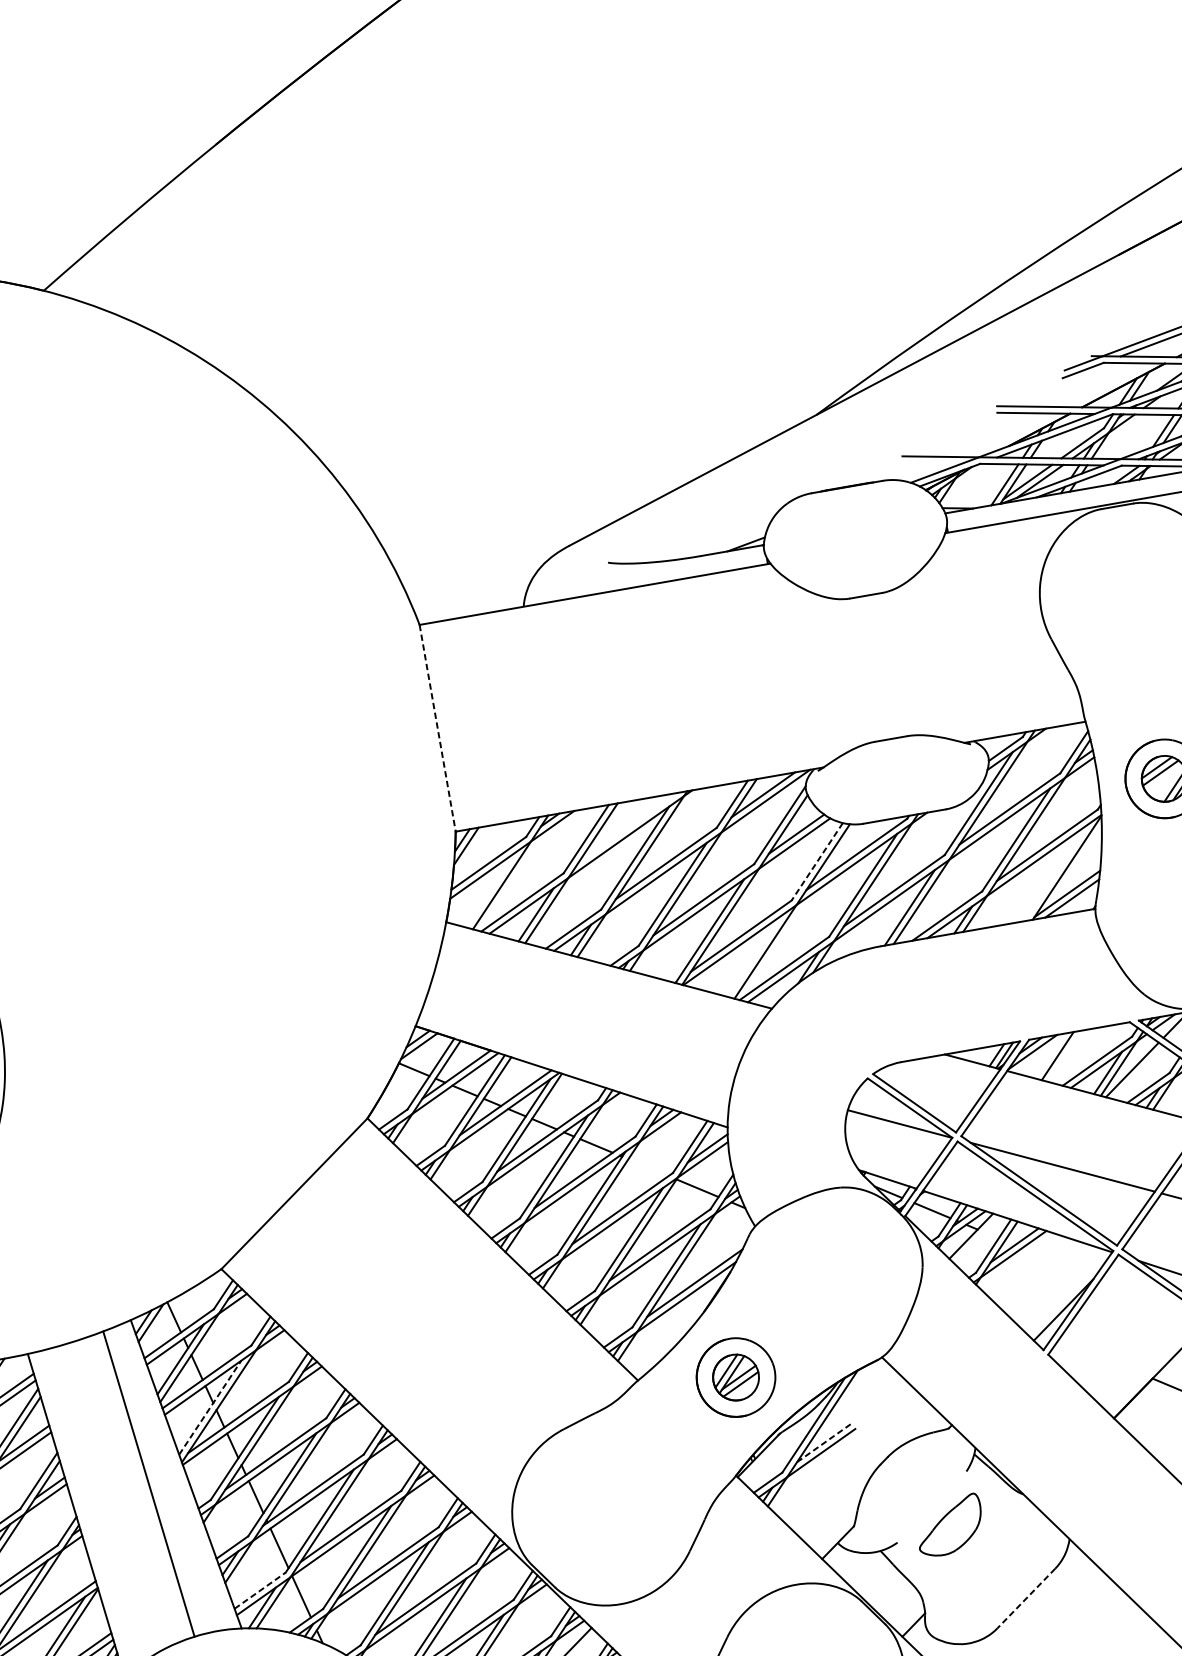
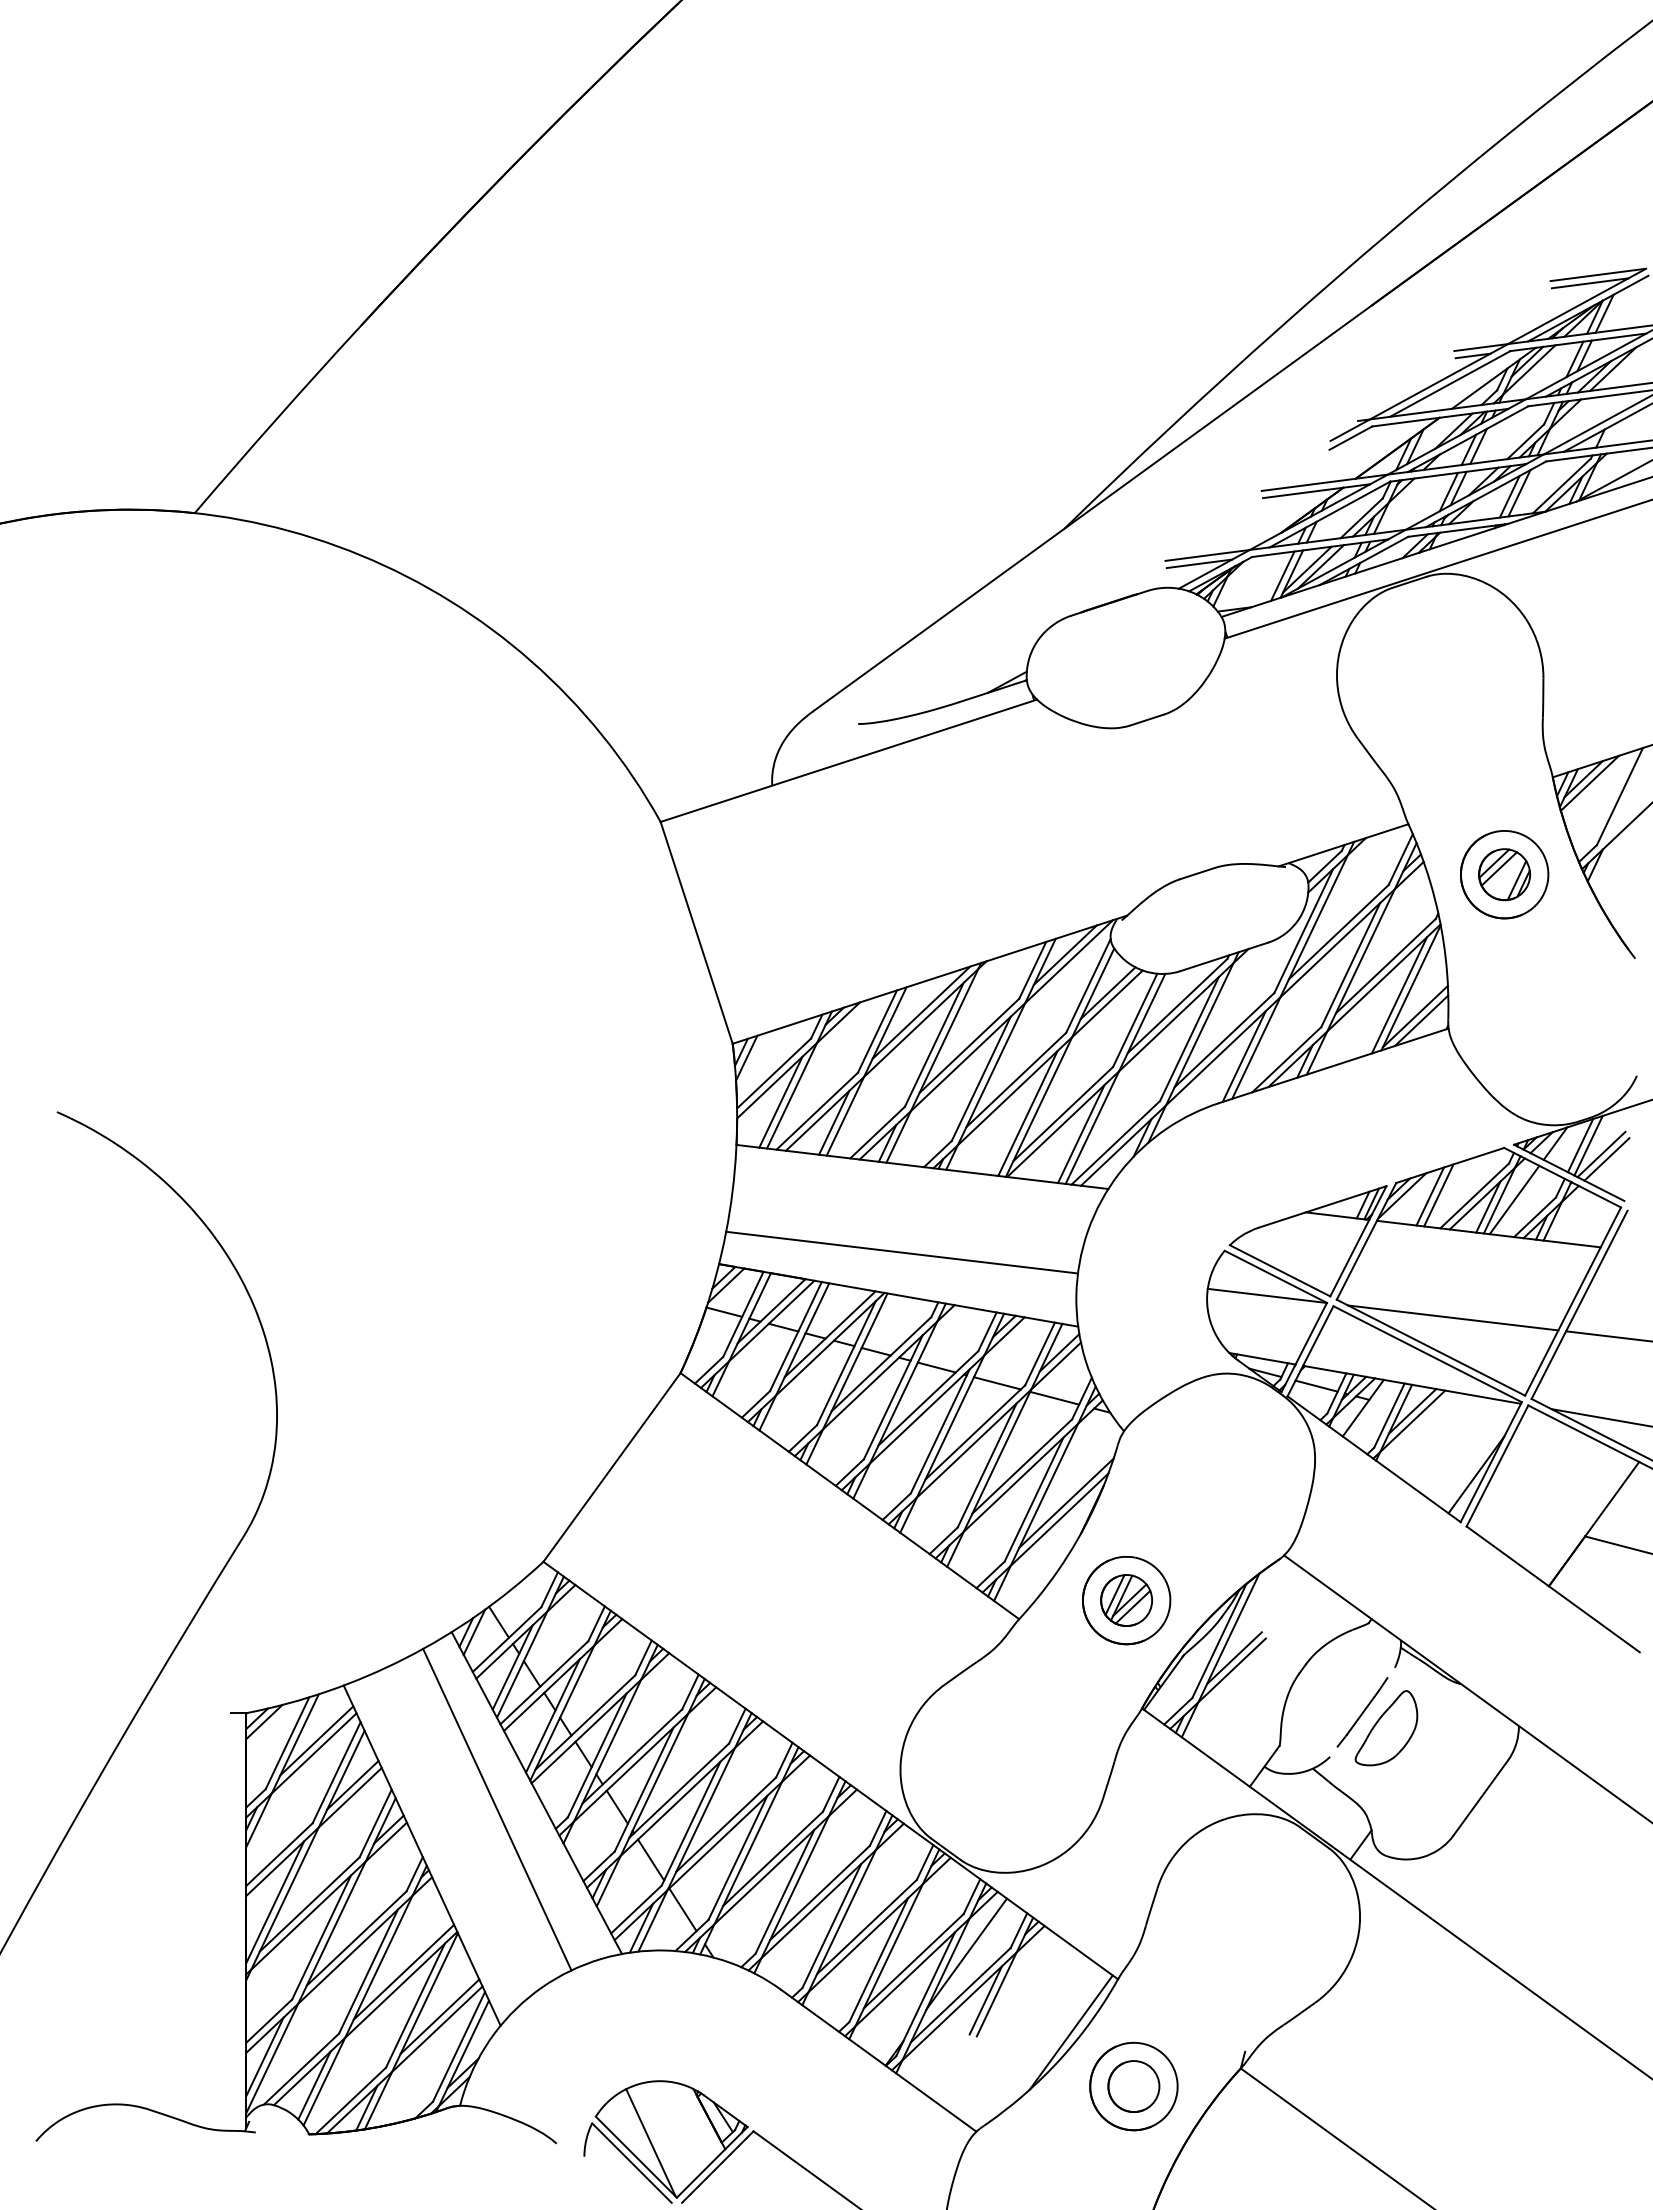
line: (932, 462) -> (1199, 563), added
line: (437, 727) -> (696, 932), dashed -> solid
line: (627, 827) -> (921, 1012), added
line: (817, 861) -> (1135, 1020), dashed -> solid
line: (1055, 873) -> (1399, 995), added
line: (490, 889) -> (780, 1101), added
line: (754, 956) -> (1081, 1134), added
line: (579, 1038) -> (901, 1252), added
line: (1065, 1056) -> (1438, 1195), added
line: (648, 1167) -> (997, 1383), added
line: (209, 1408) -> (552, 1716), dashed -> solid
line: (824, 1442) -> (1234, 1658), dashed -> solid
line: (931, 1507) -> (1362, 1712), added
line: (260, 1590) -> (636, 1909), dashed -> solid
line: (1026, 1598) -> (1480, 1798), dashed -> solid

